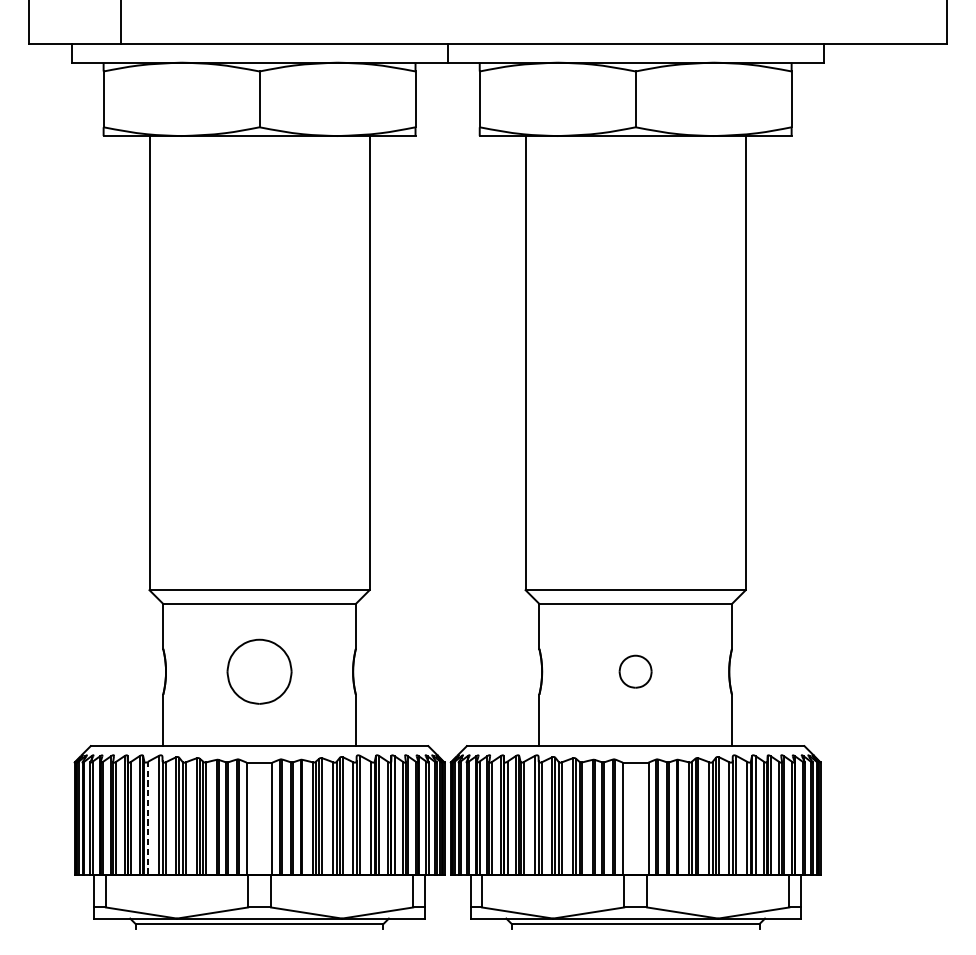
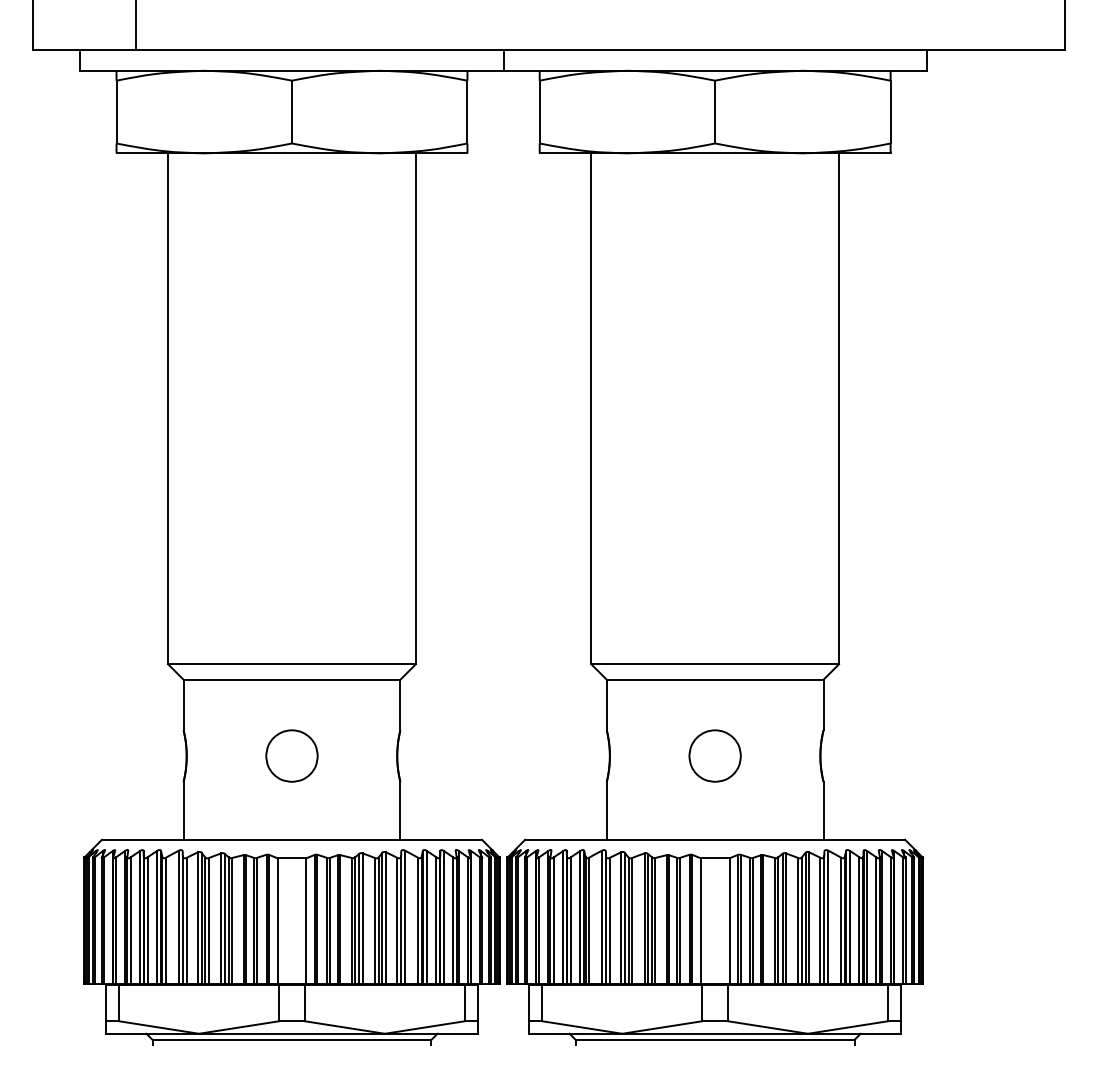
part: (259, 671) -> (291, 755), size x0.71
part: (635, 671) -> (714, 755), size x1.43
line: (148, 817) -> (166, 920), dashed -> solid

